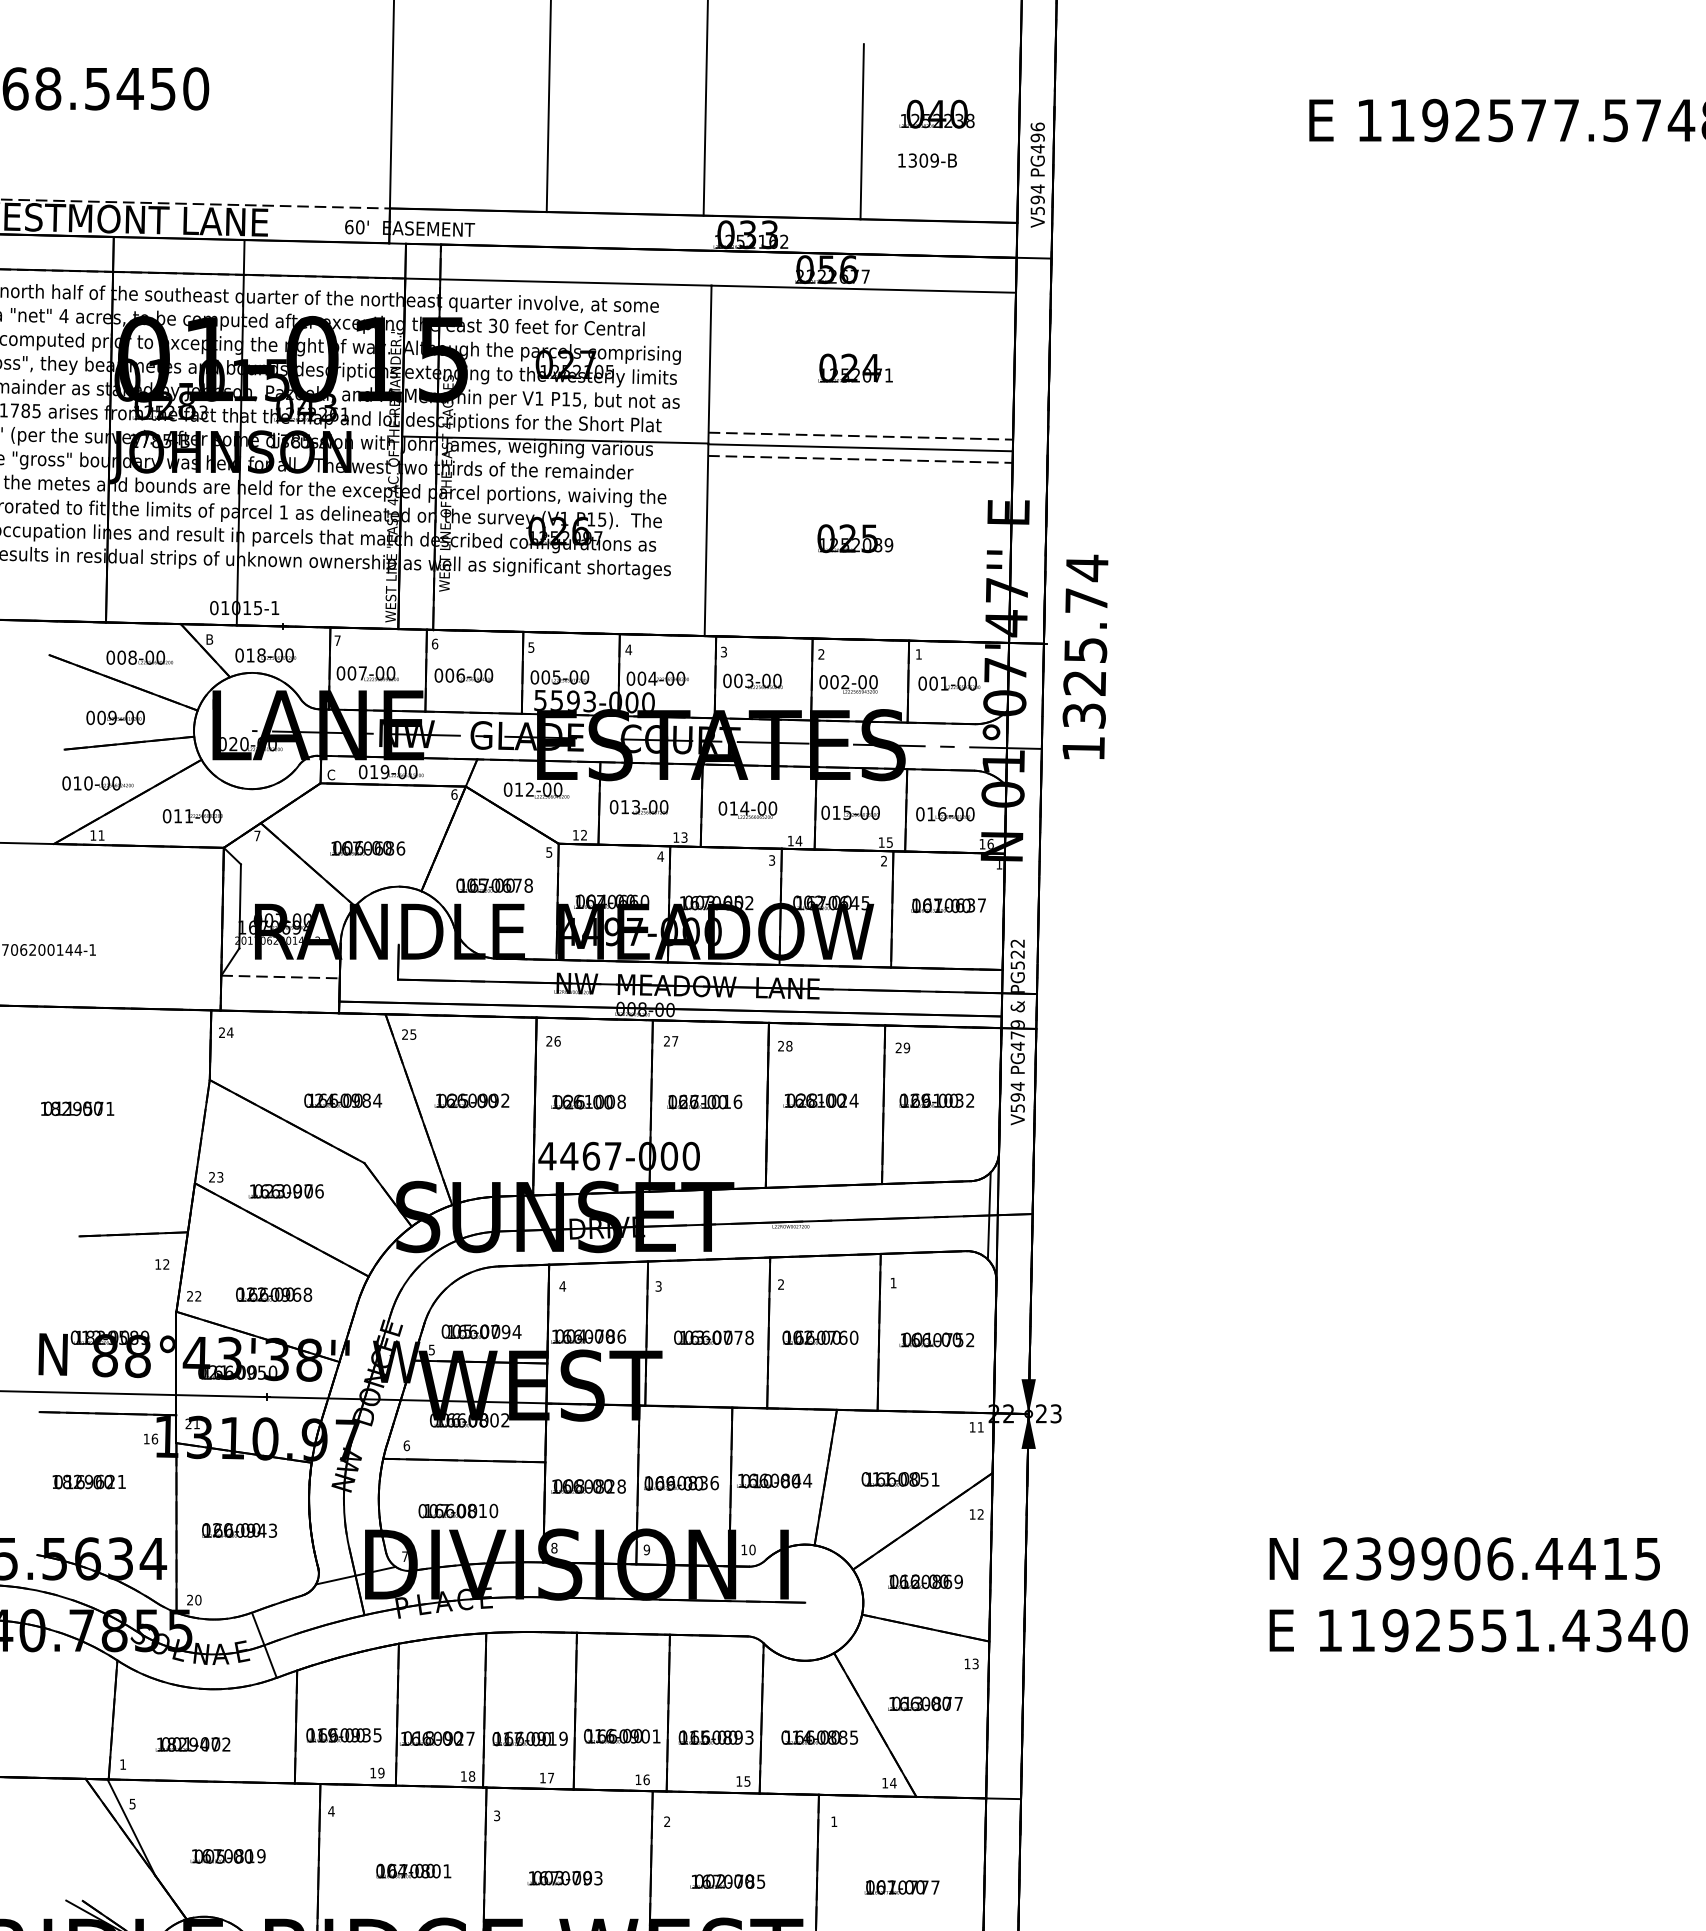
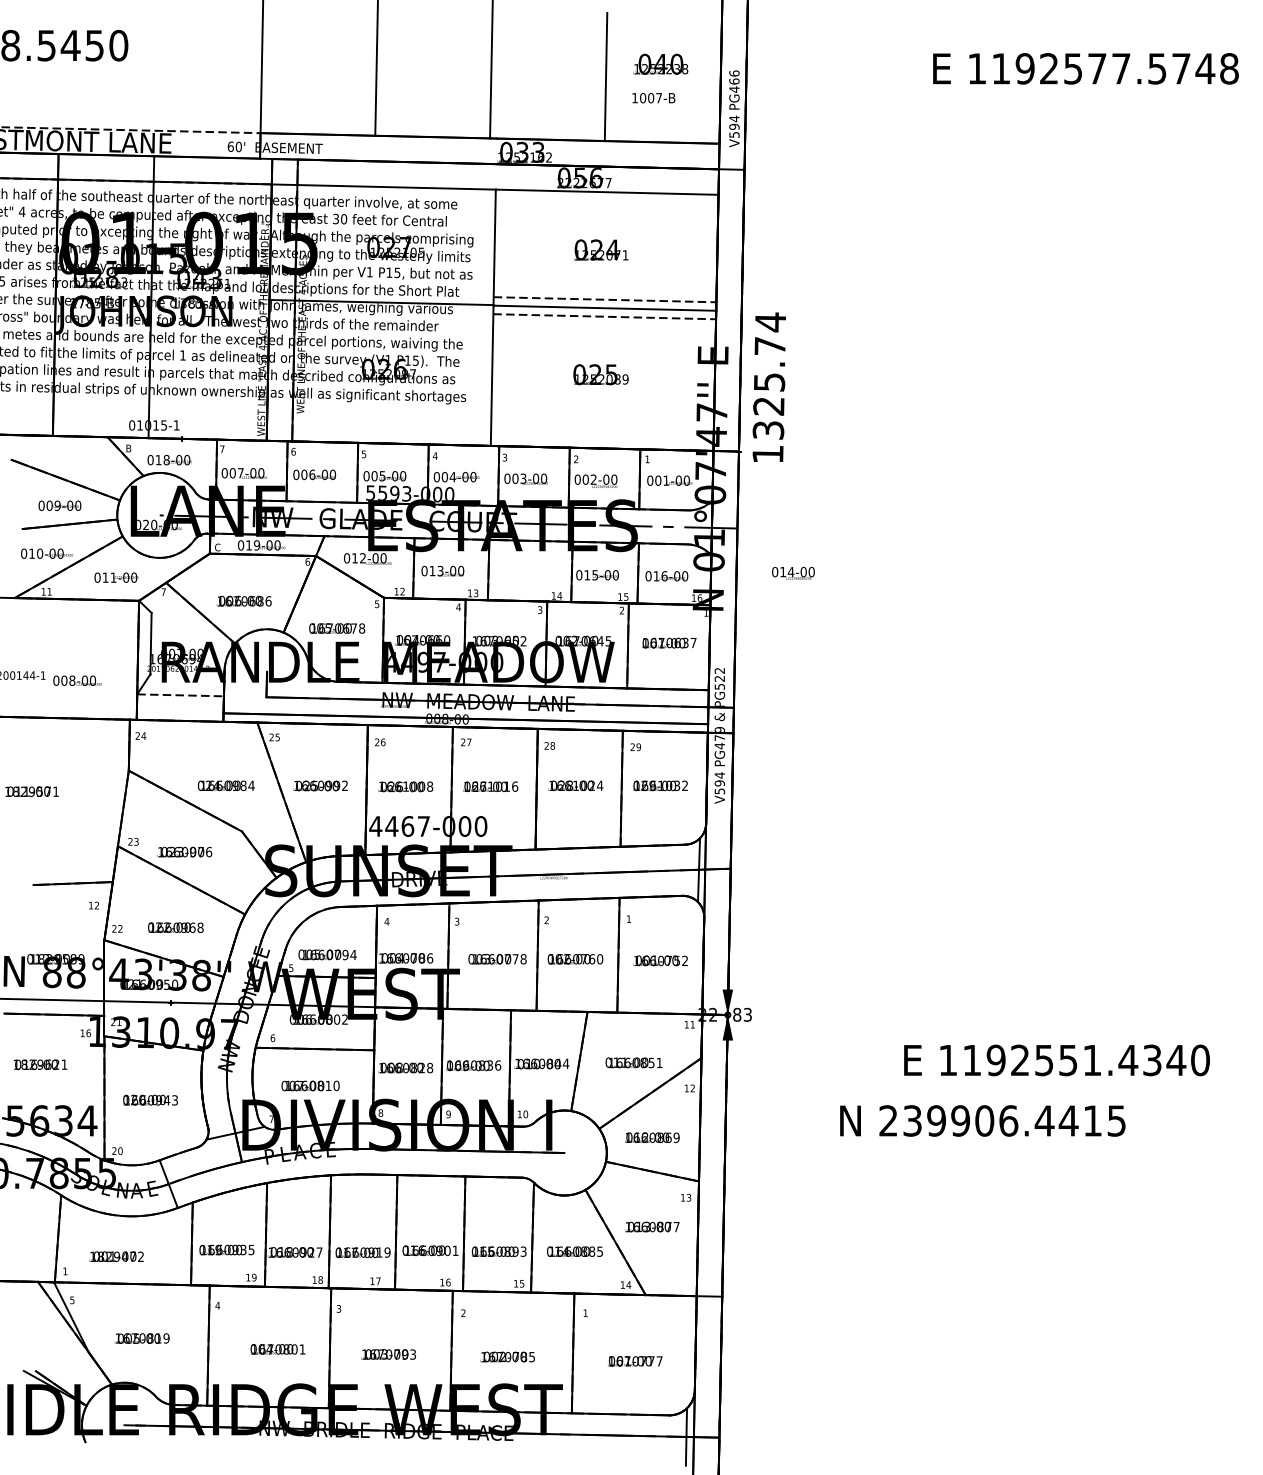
text: (1037, 137) -> (734, 81), PG496 -> PG466
text: (924, 161) -> (651, 98), 1309-B -> 1007-B
text: (1084, 655) -> (768, 386), moved
text: (139, 657) -> (77, 680), moved
text: (747, 809) -> (793, 572), moved
text: (1041, 1413) -> (737, 1014), 23 -> 83
text: (1464, 1558) -> (982, 1120), moved
text: (1478, 1630) -> (1056, 1060), moved

